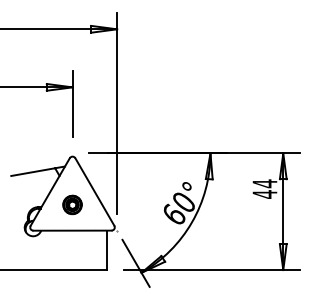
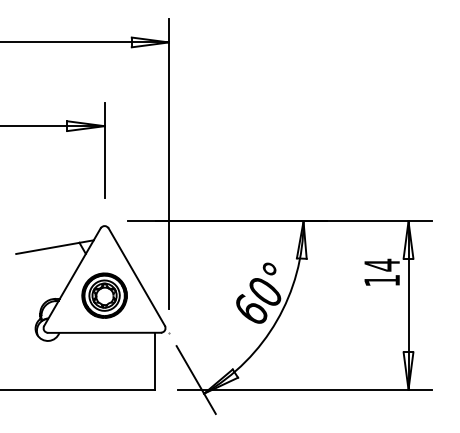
text: (264, 194) -> (381, 280), 44 -> 14
part: (72, 204) -> (104, 295), size x1.67

